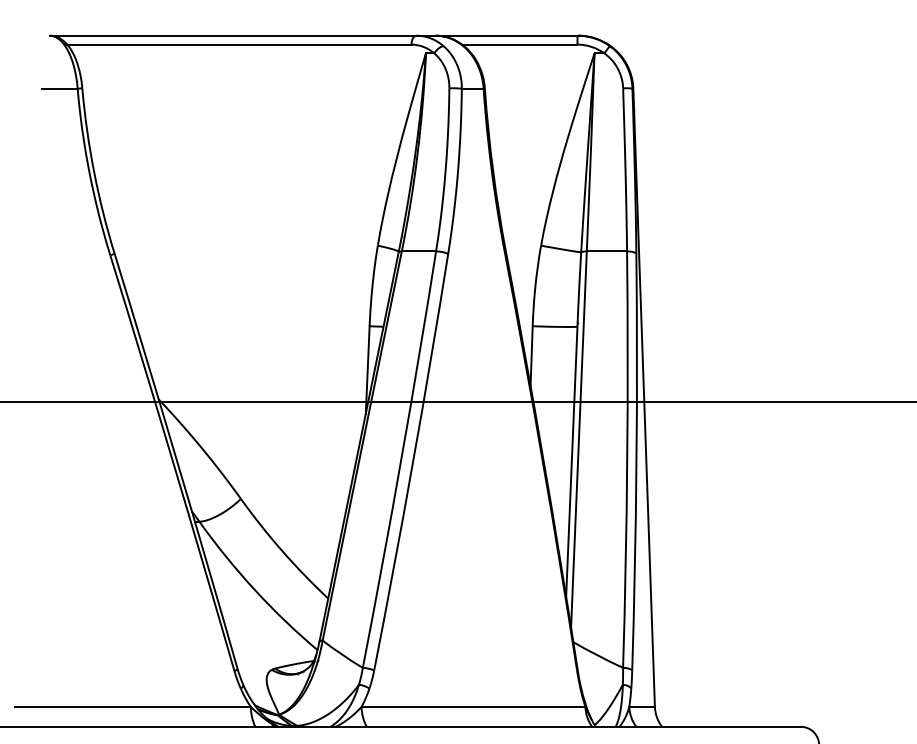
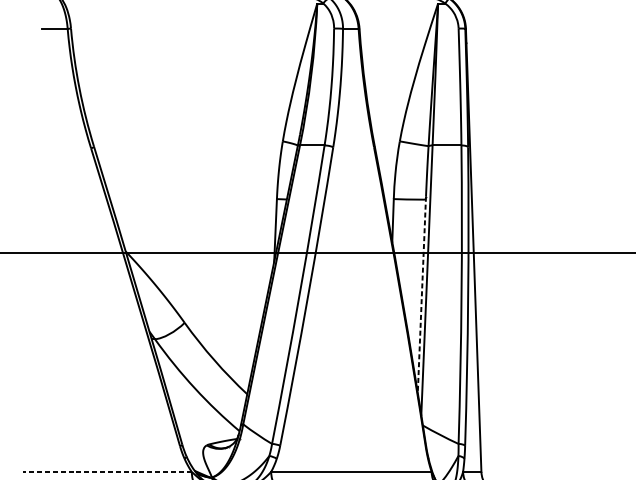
line: (571, 459) -> (421, 294), solid -> dashed
line: (132, 706) -> (106, 471), solid -> dashed

